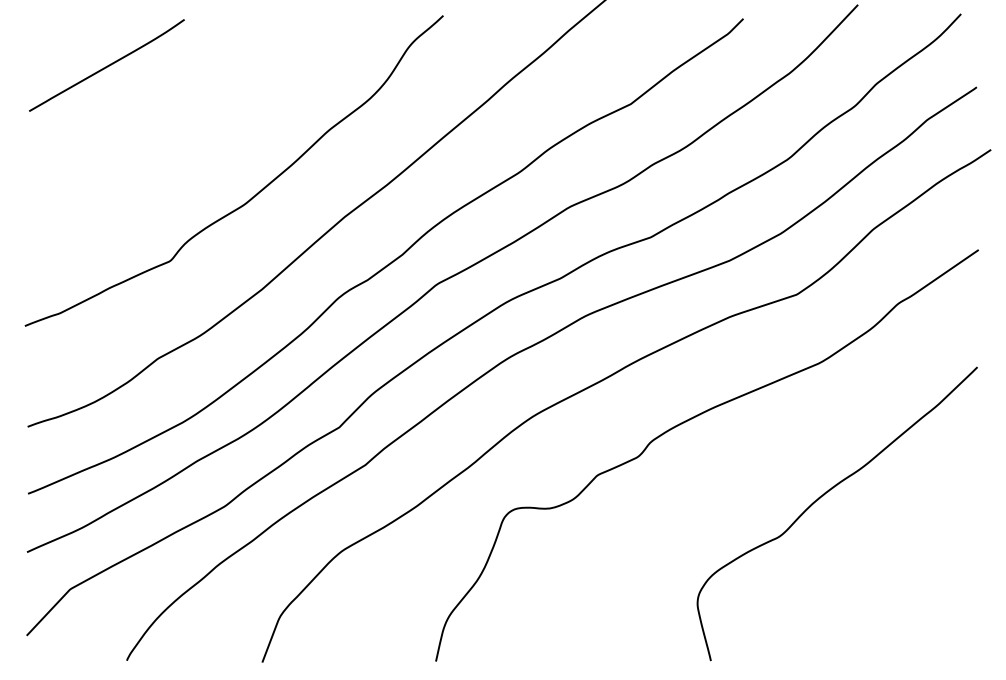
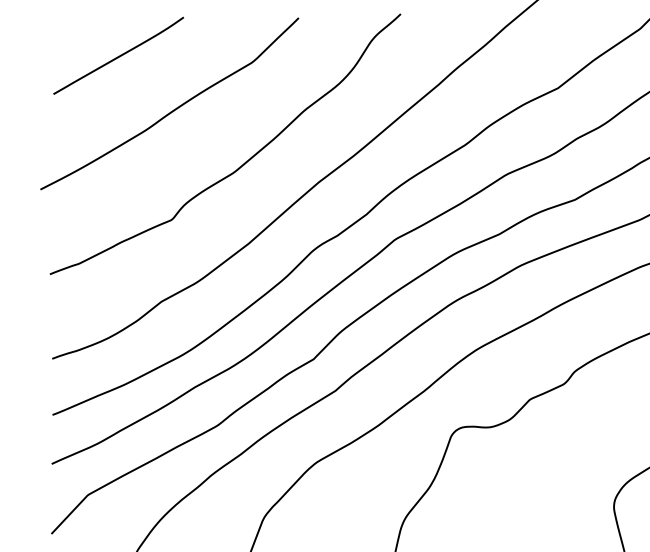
curve: (172, 129) -> (173, 109), added

